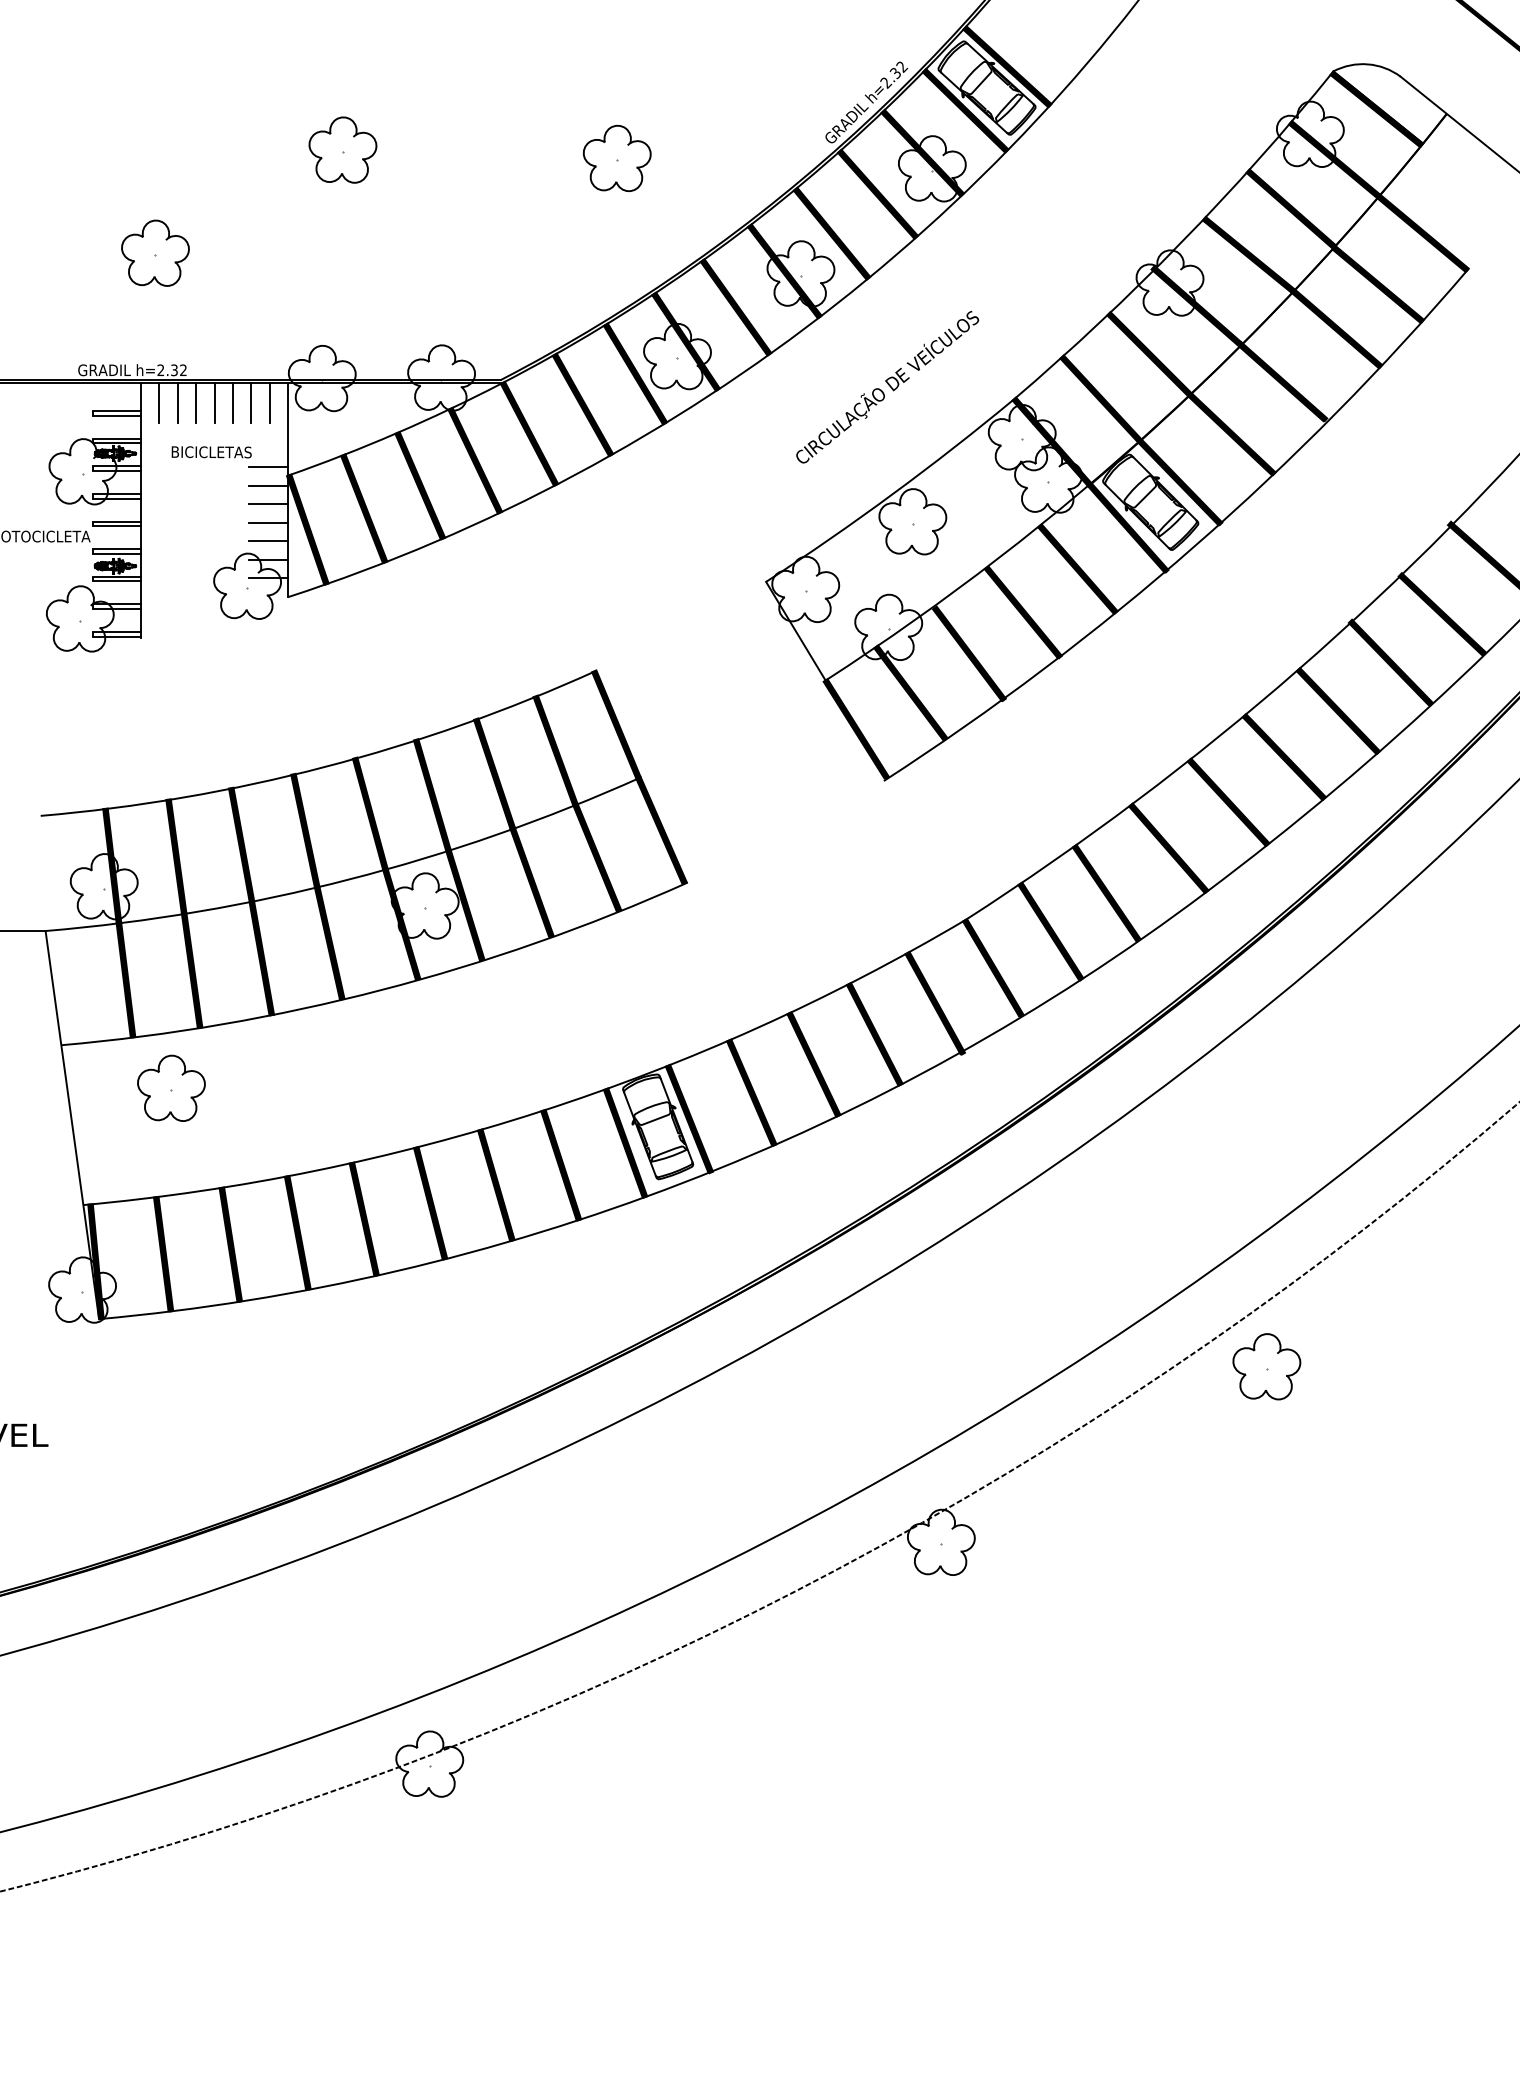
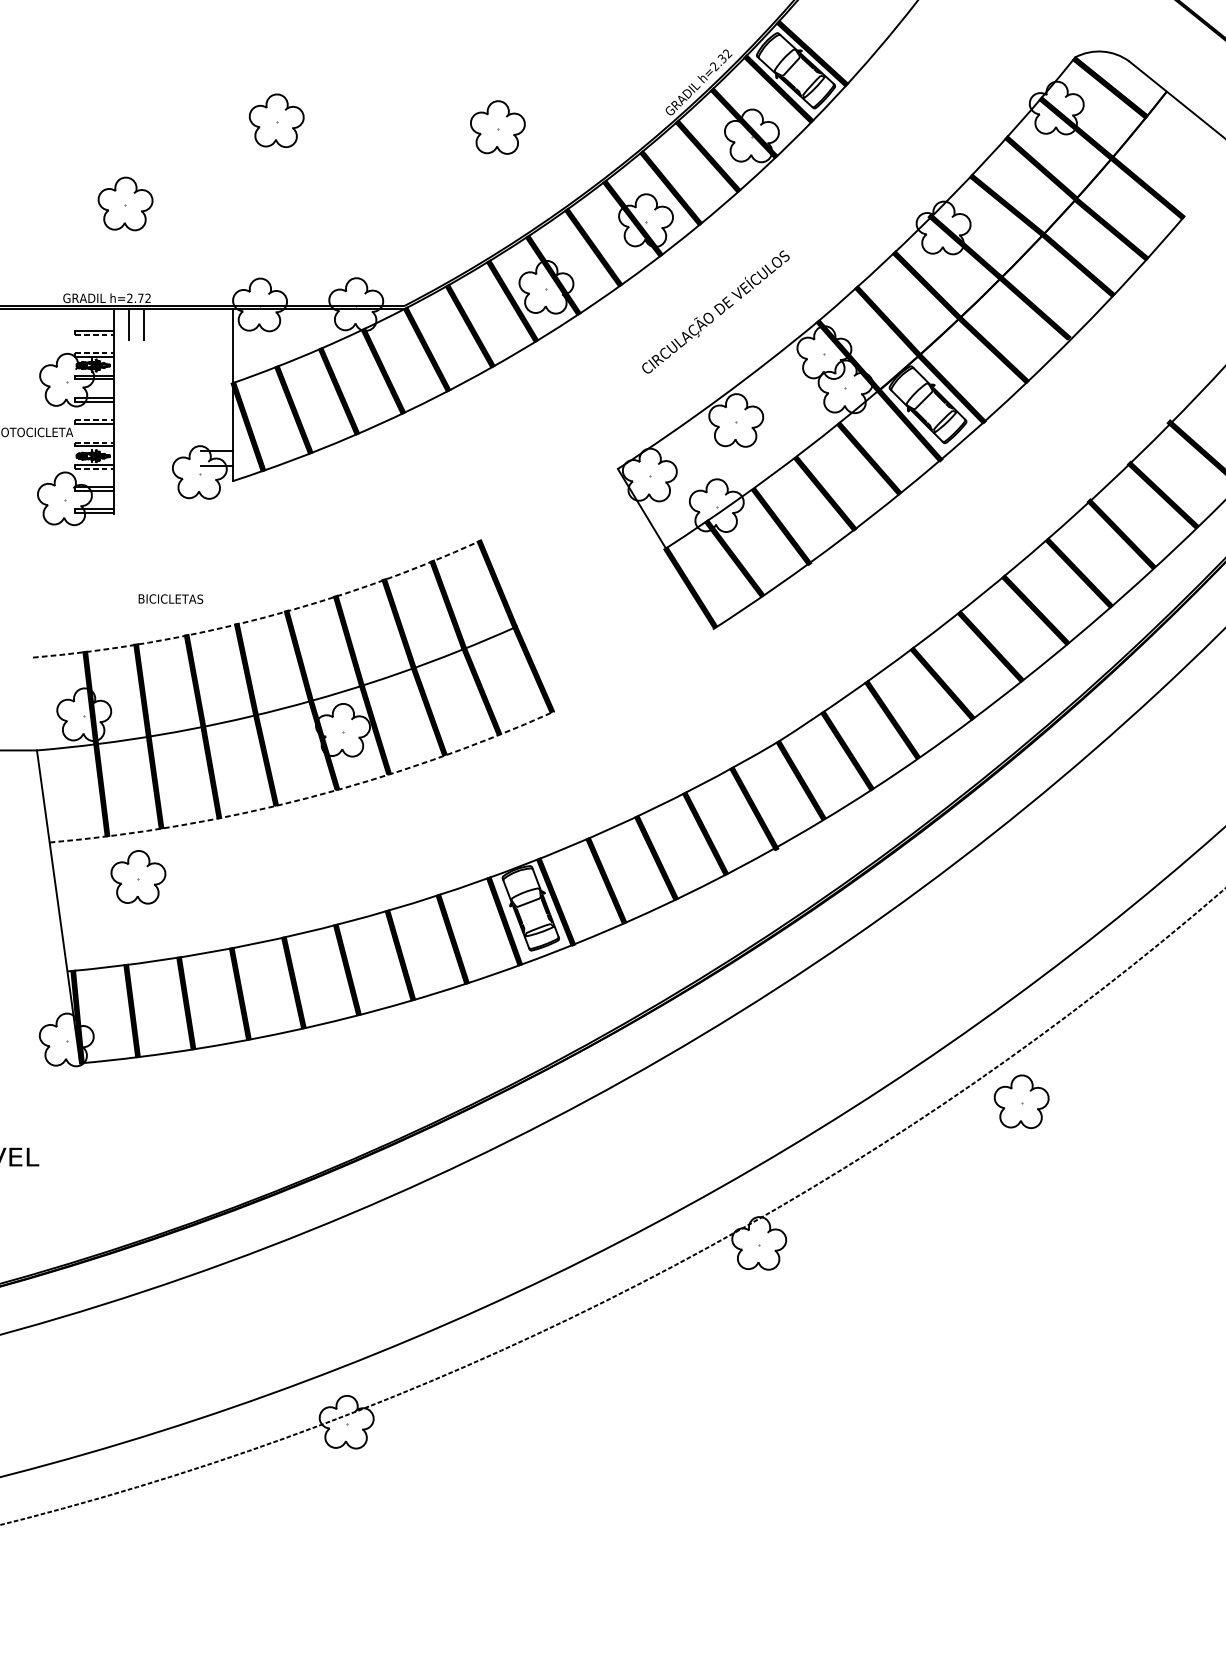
text: (174, 370) -> (140, 298), h=2.32 -> h=2.72
line: (196, 402) -> (158, 324), removed
line: (214, 402) -> (173, 324), removed
line: (232, 402) -> (187, 324), removed
line: (251, 402) -> (202, 324), removed
line: (269, 402) -> (217, 324), removed
line: (116, 415) -> (94, 334), solid -> dashed
line: (116, 438) -> (94, 353), solid -> dashed
text: (211, 452) -> (170, 599), moved
line: (268, 467) -> (216, 376), removed
line: (268, 485) -> (216, 391), removed
line: (268, 504) -> (216, 406), removed
line: (116, 521) -> (94, 420), solid -> dashed
line: (268, 522) -> (216, 421), removed
line: (268, 541) -> (216, 436), removed
line: (116, 549) -> (94, 442), solid -> dashed
line: (116, 581) -> (94, 468), solid -> dashed
arc: (324, 767) -> (261, 618), solid -> dashed
arc: (381, 990) -> (307, 798), solid -> dashed

